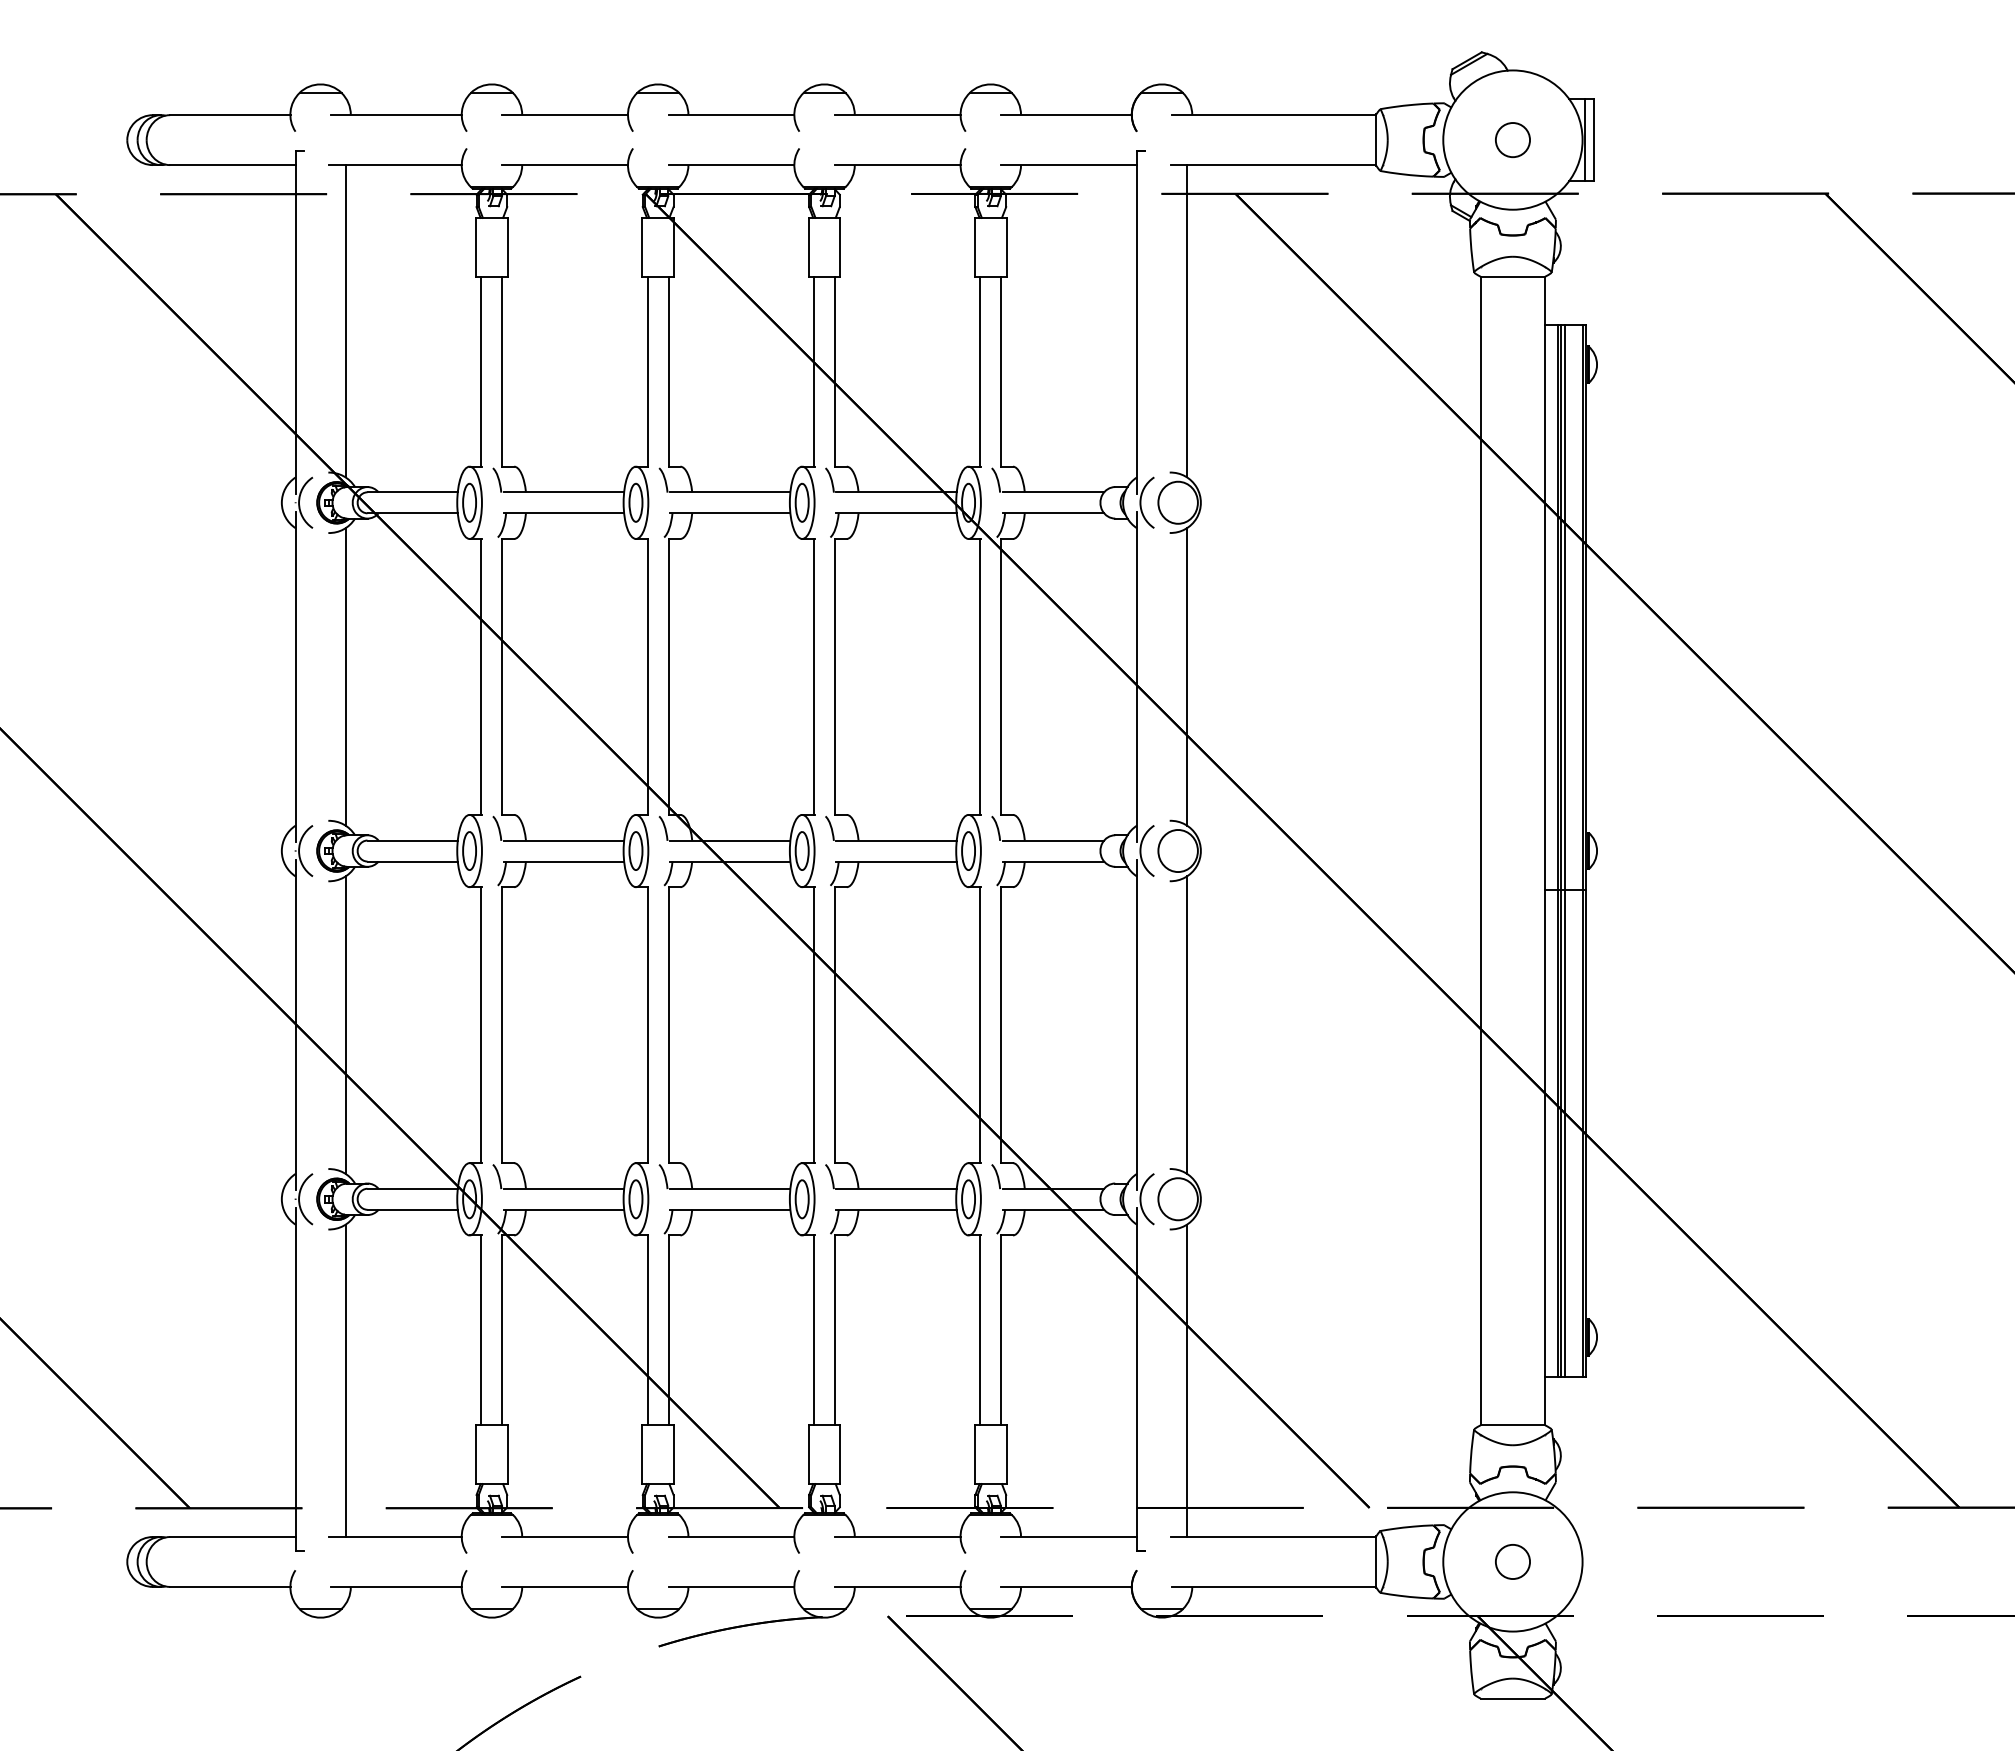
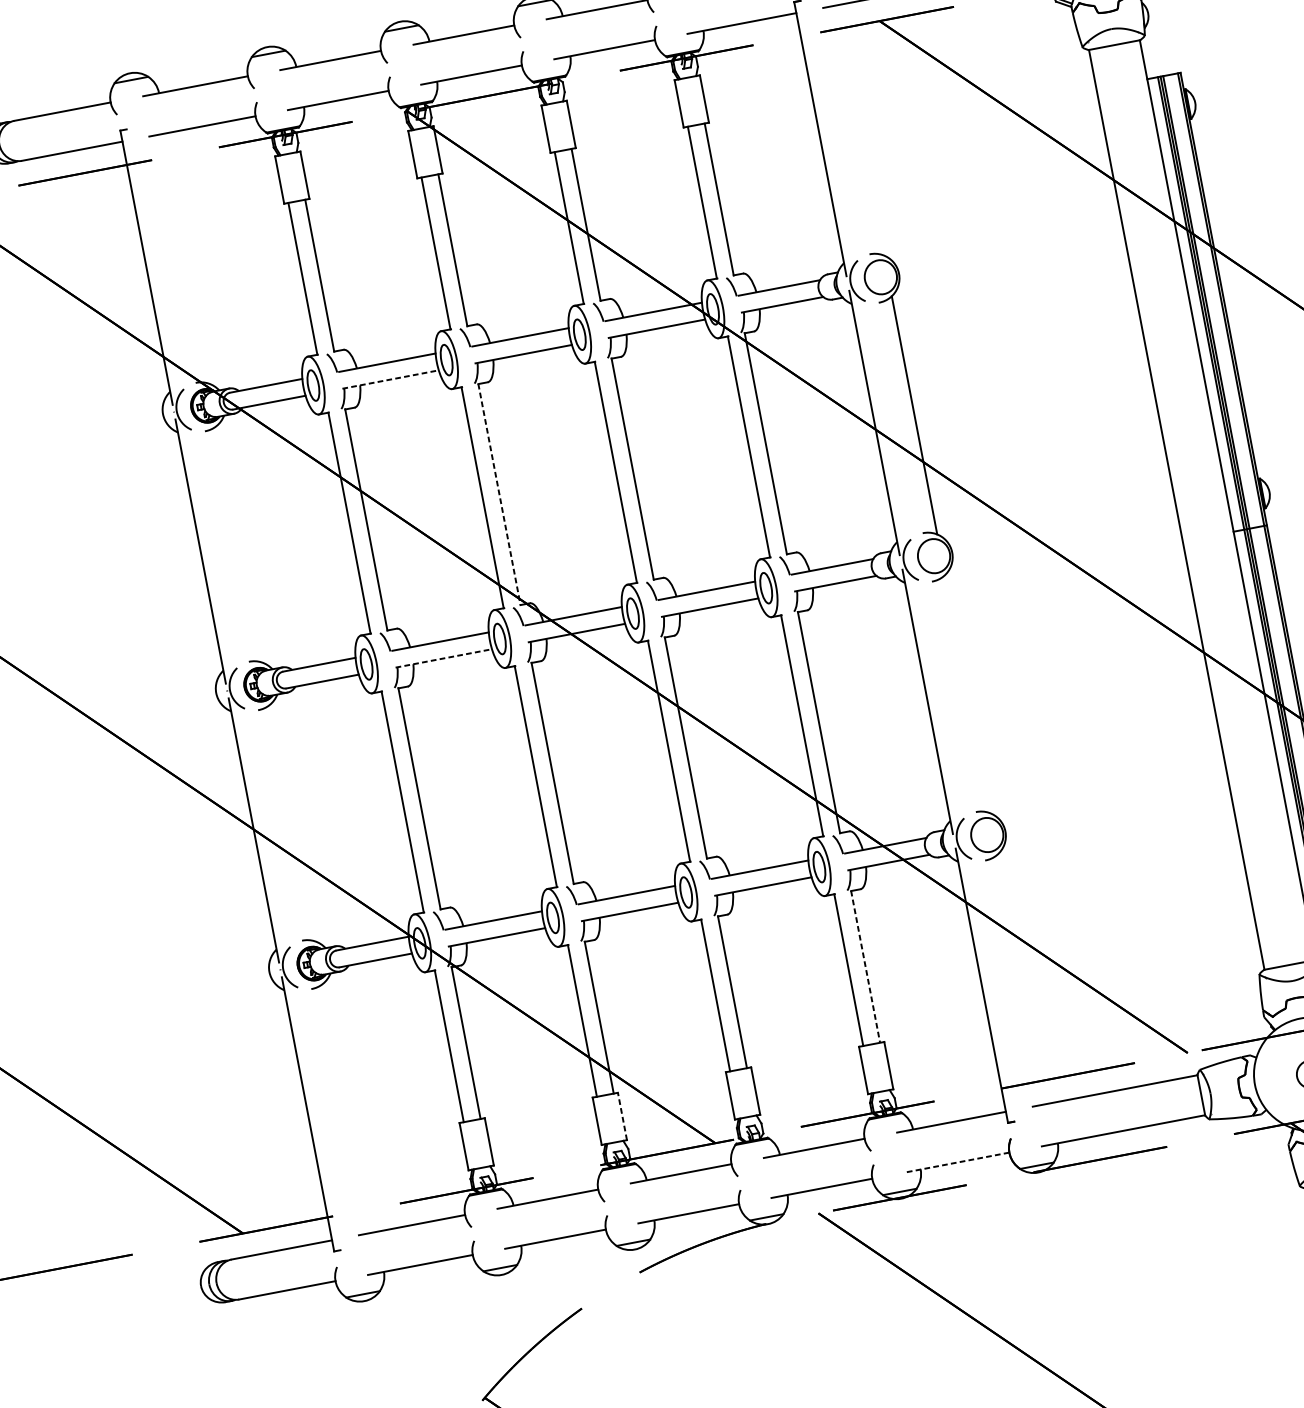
line: (345, 321) -> (186, 259), removed
line: (1186, 321) -> (859, 130), removed
line: (564, 513) -> (391, 379), solid -> dashed
line: (345, 676) -> (240, 543), removed
line: (668, 677) -> (499, 495), solid -> dashed
line: (564, 861) -> (444, 658), solid -> dashed
line: (345, 1024) -> (293, 822), removed
line: (1186, 1024) -> (967, 693), removed
line: (1001, 1330) -> (865, 967), solid -> dashed
line: (345, 1380) -> (348, 1107), removed
line: (1186, 1380) -> (1021, 978), removed
line: (673, 1454) -> (622, 1116), solid -> dashed
line: (1065, 1586) -> (956, 1162), solid -> dashed

